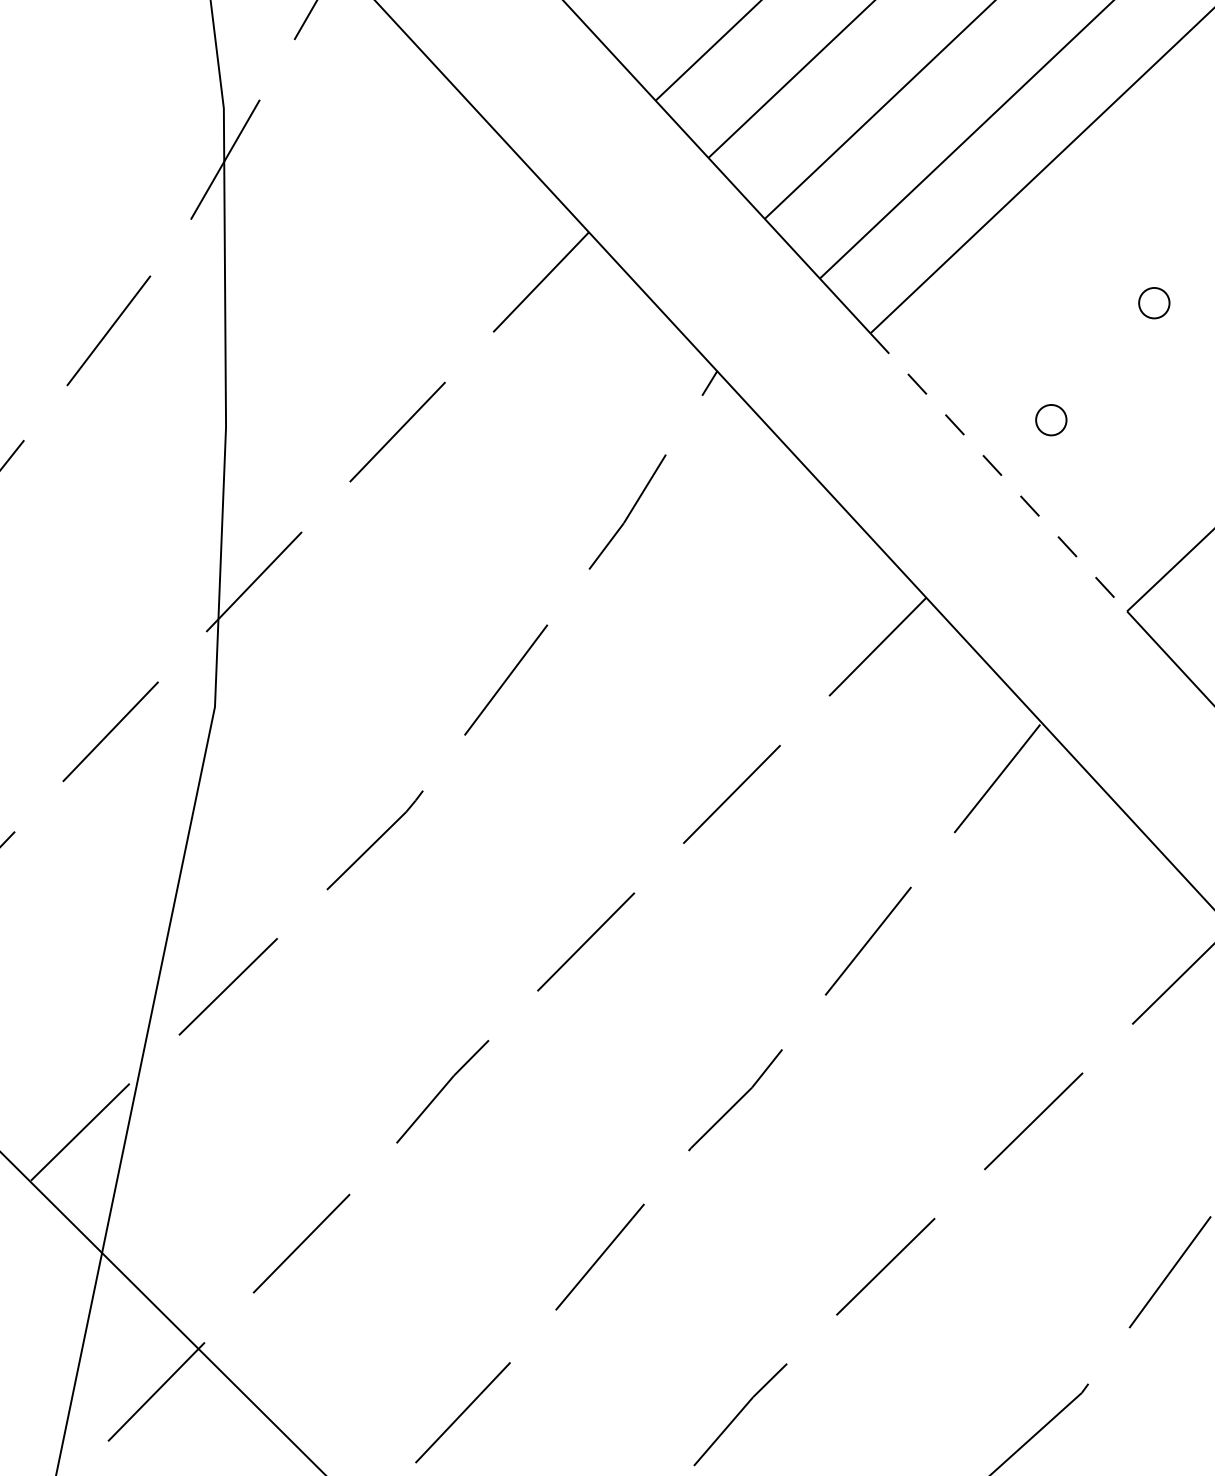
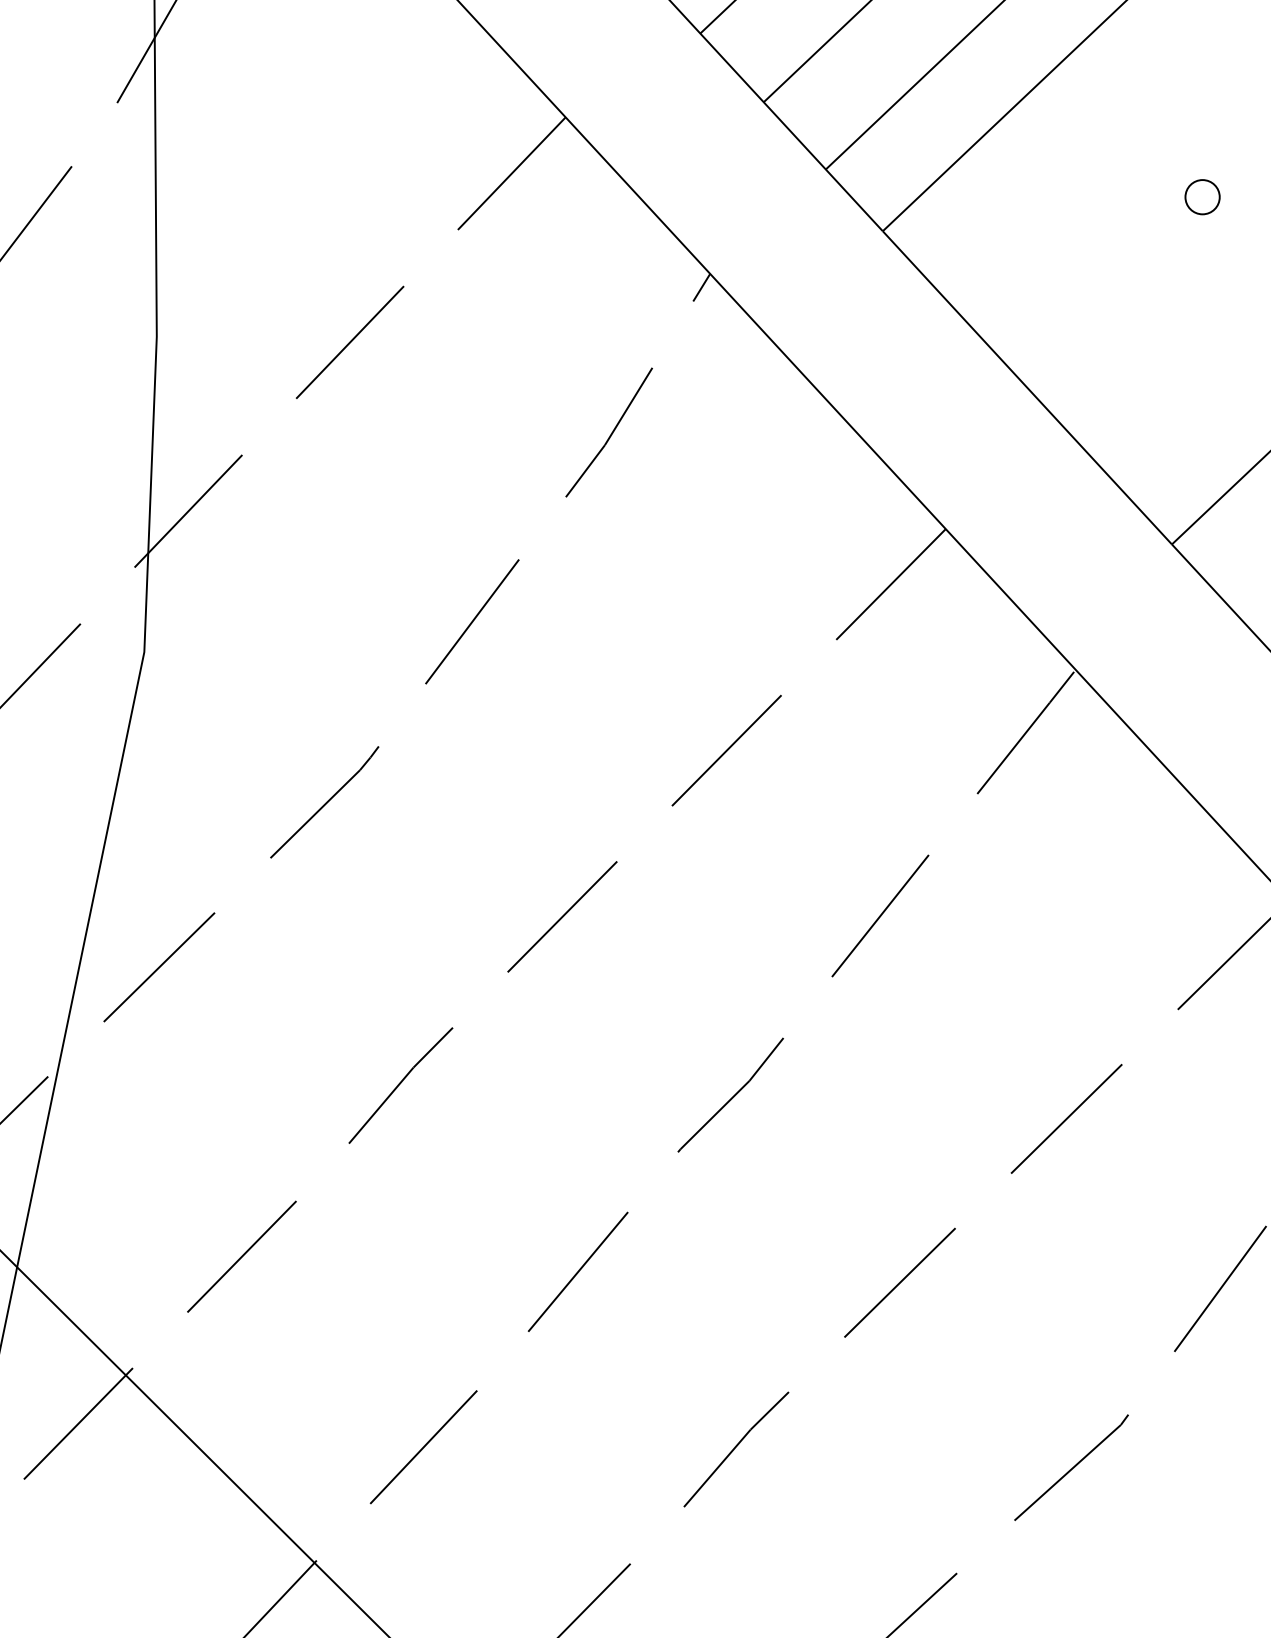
part: (1051, 420) -> (1086, 329), removed
line: (999, 472) -> (1028, 387), dashed -> solid

